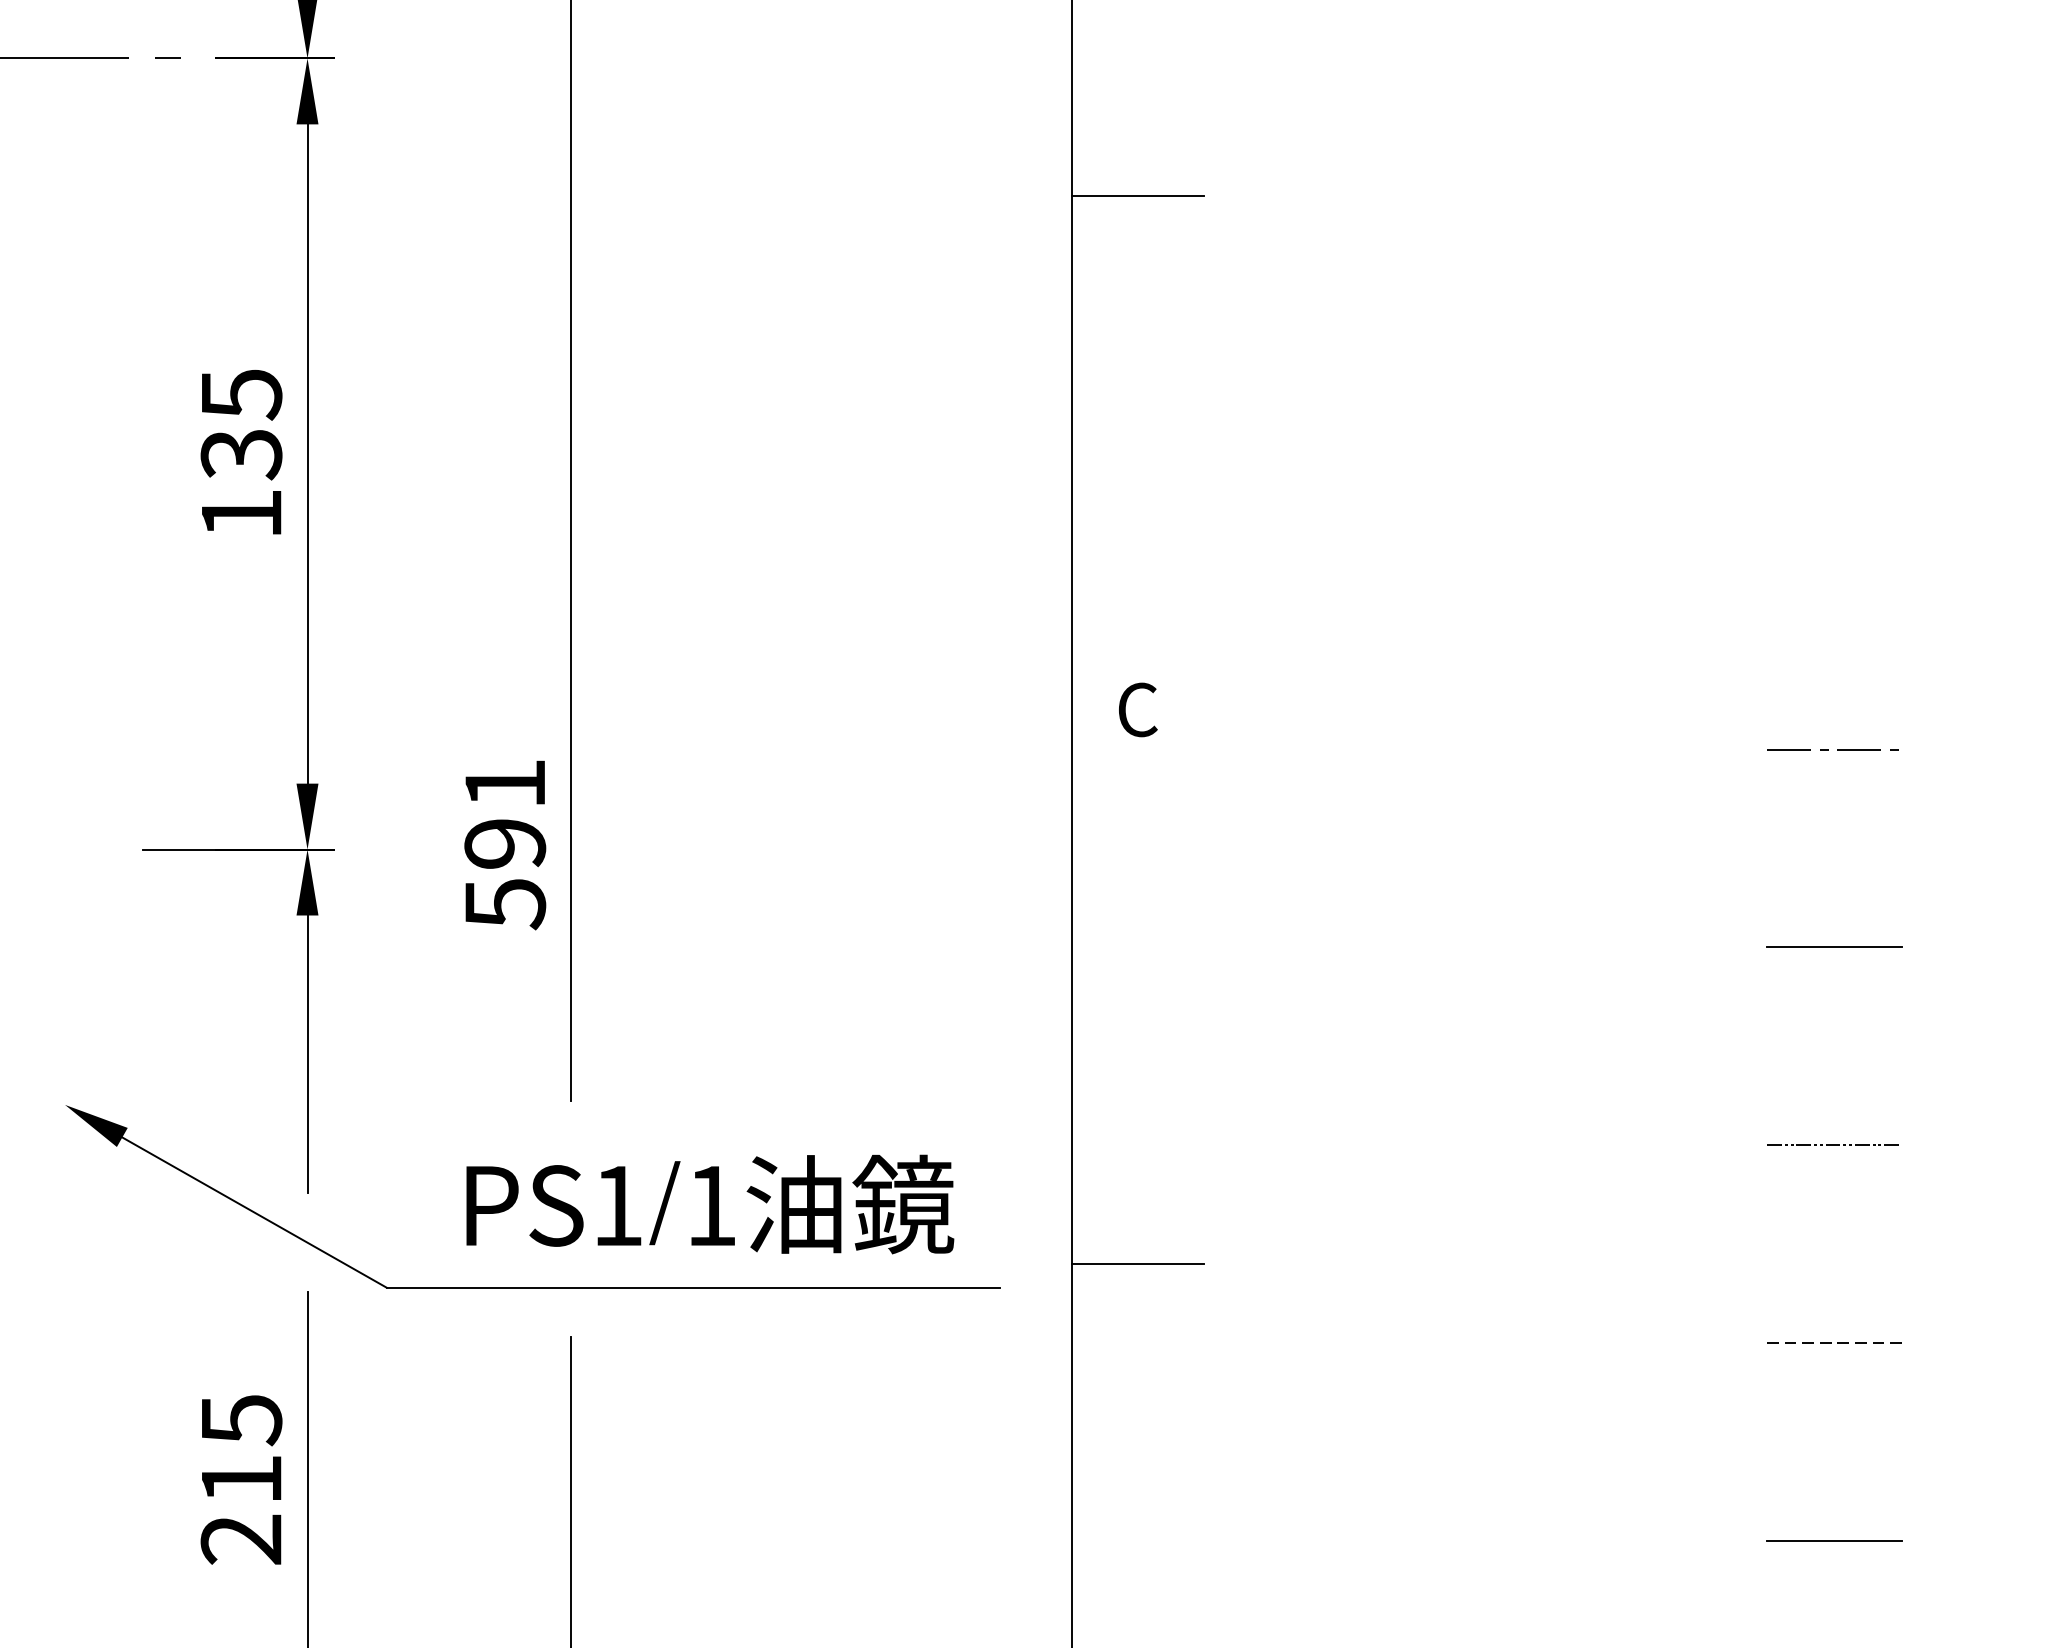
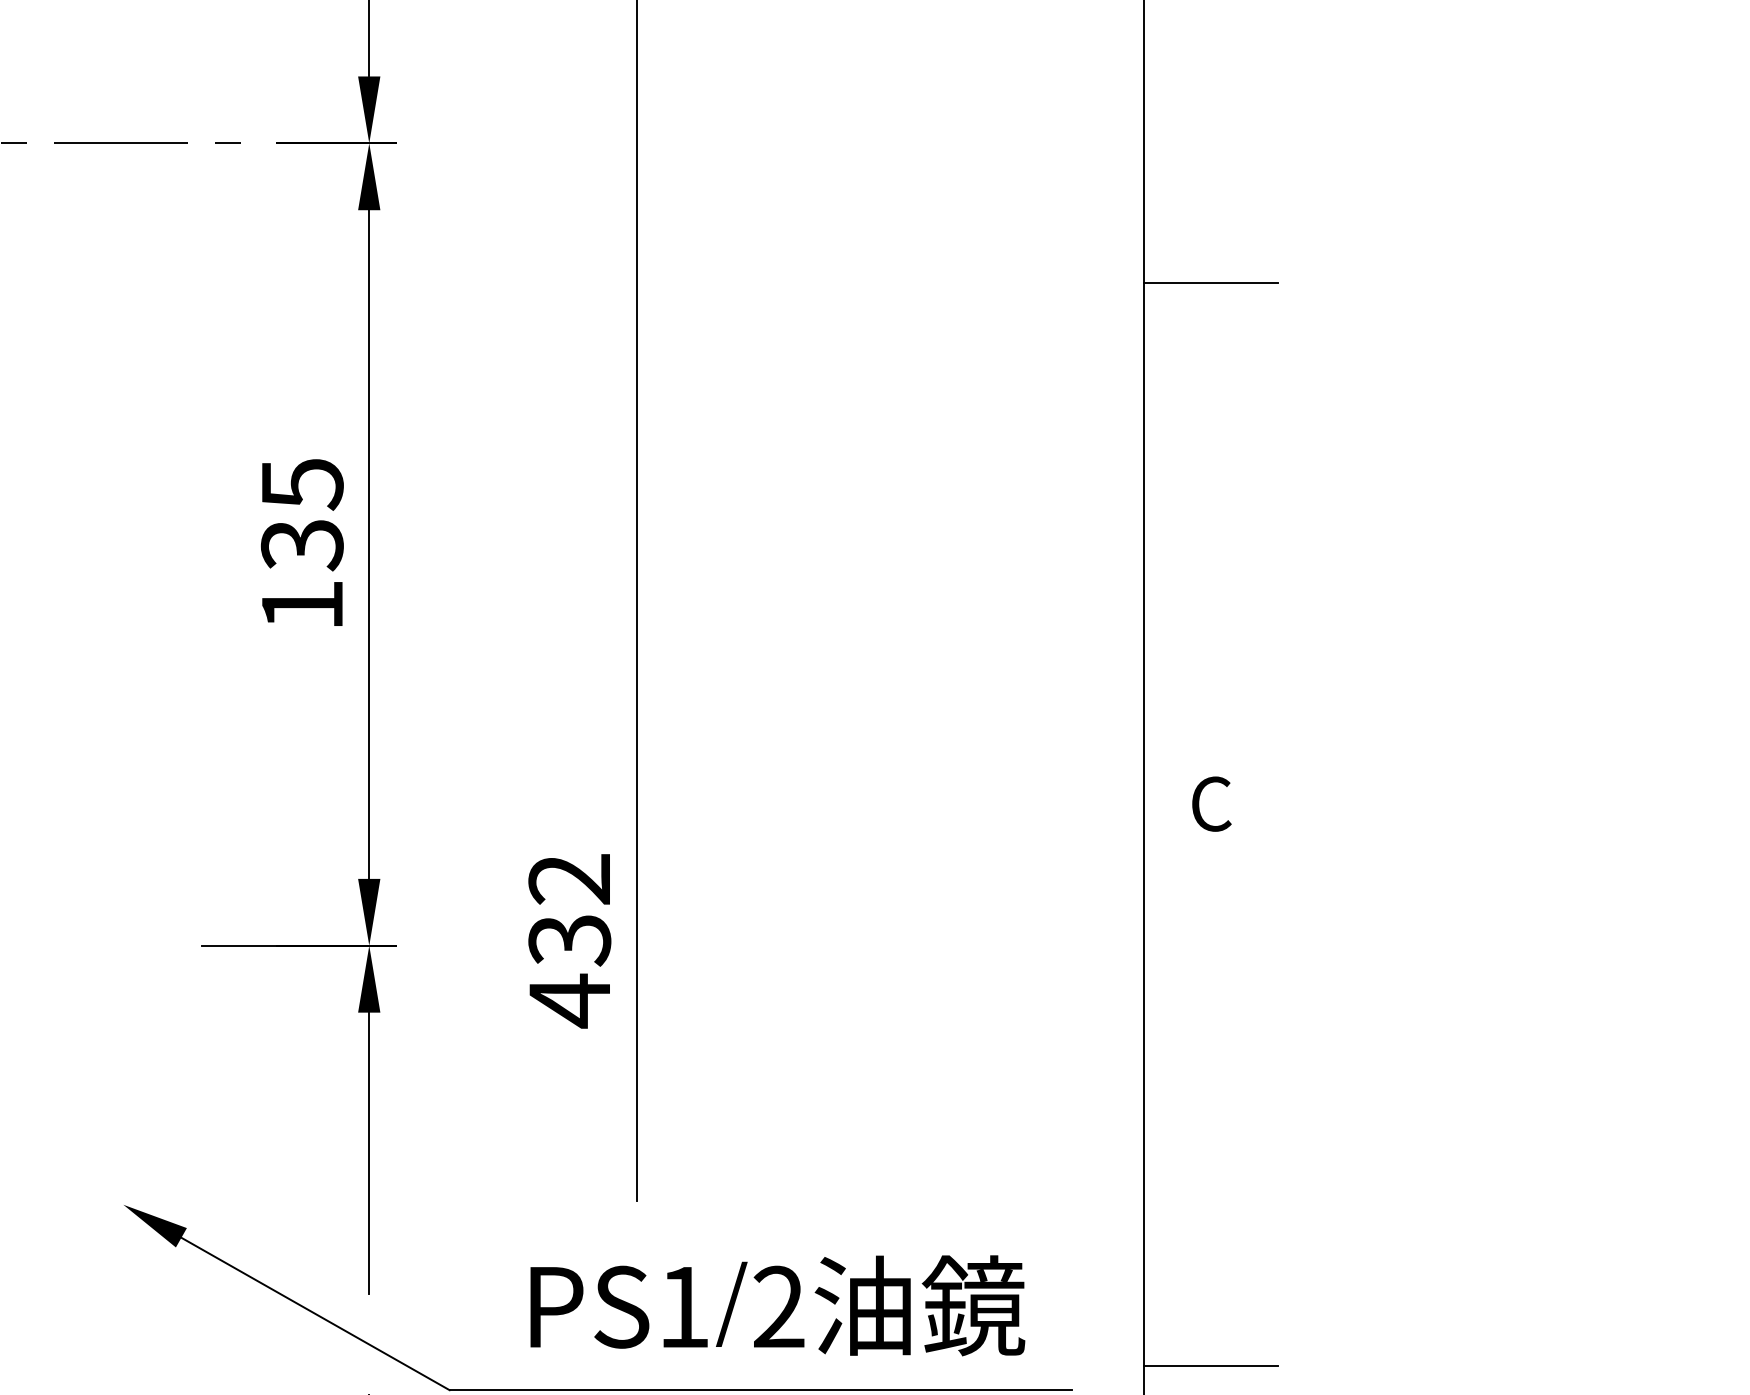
text: (505, 845) -> (570, 941), 591 -> 432
text: (711, 1205) -> (779, 1306), 1 -> 2

